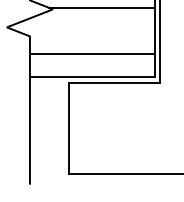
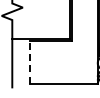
line: (102, 6) -> (45, 6), removed
line: (91, 54) -> (40, 28), removed
line: (69, 128) -> (30, 62), solid -> dashed

